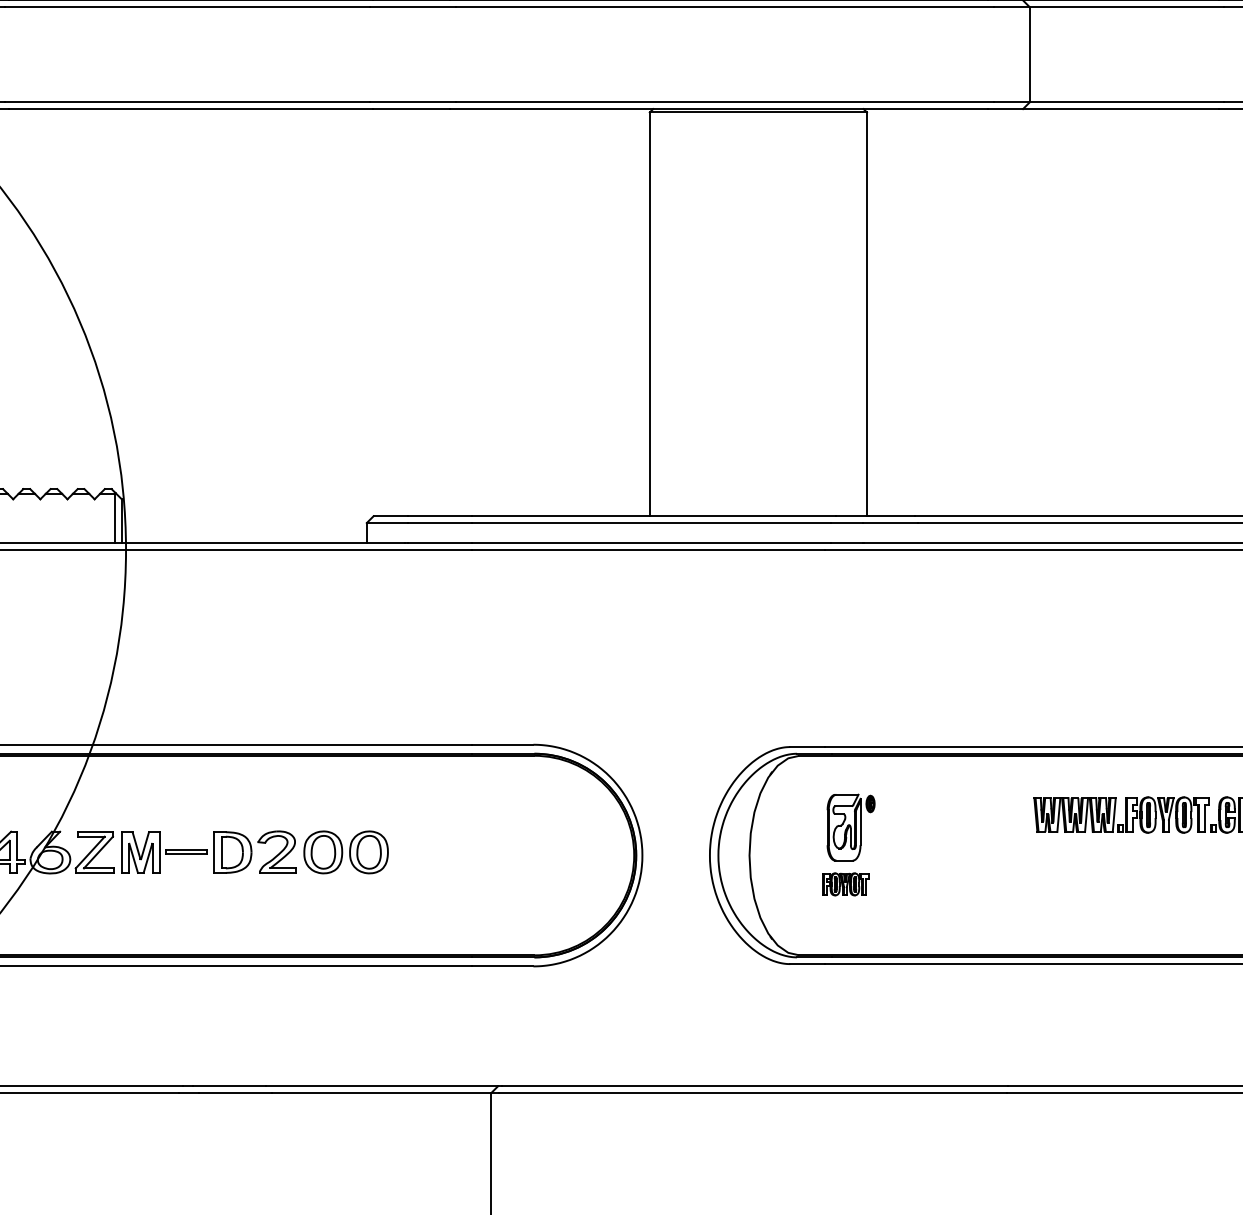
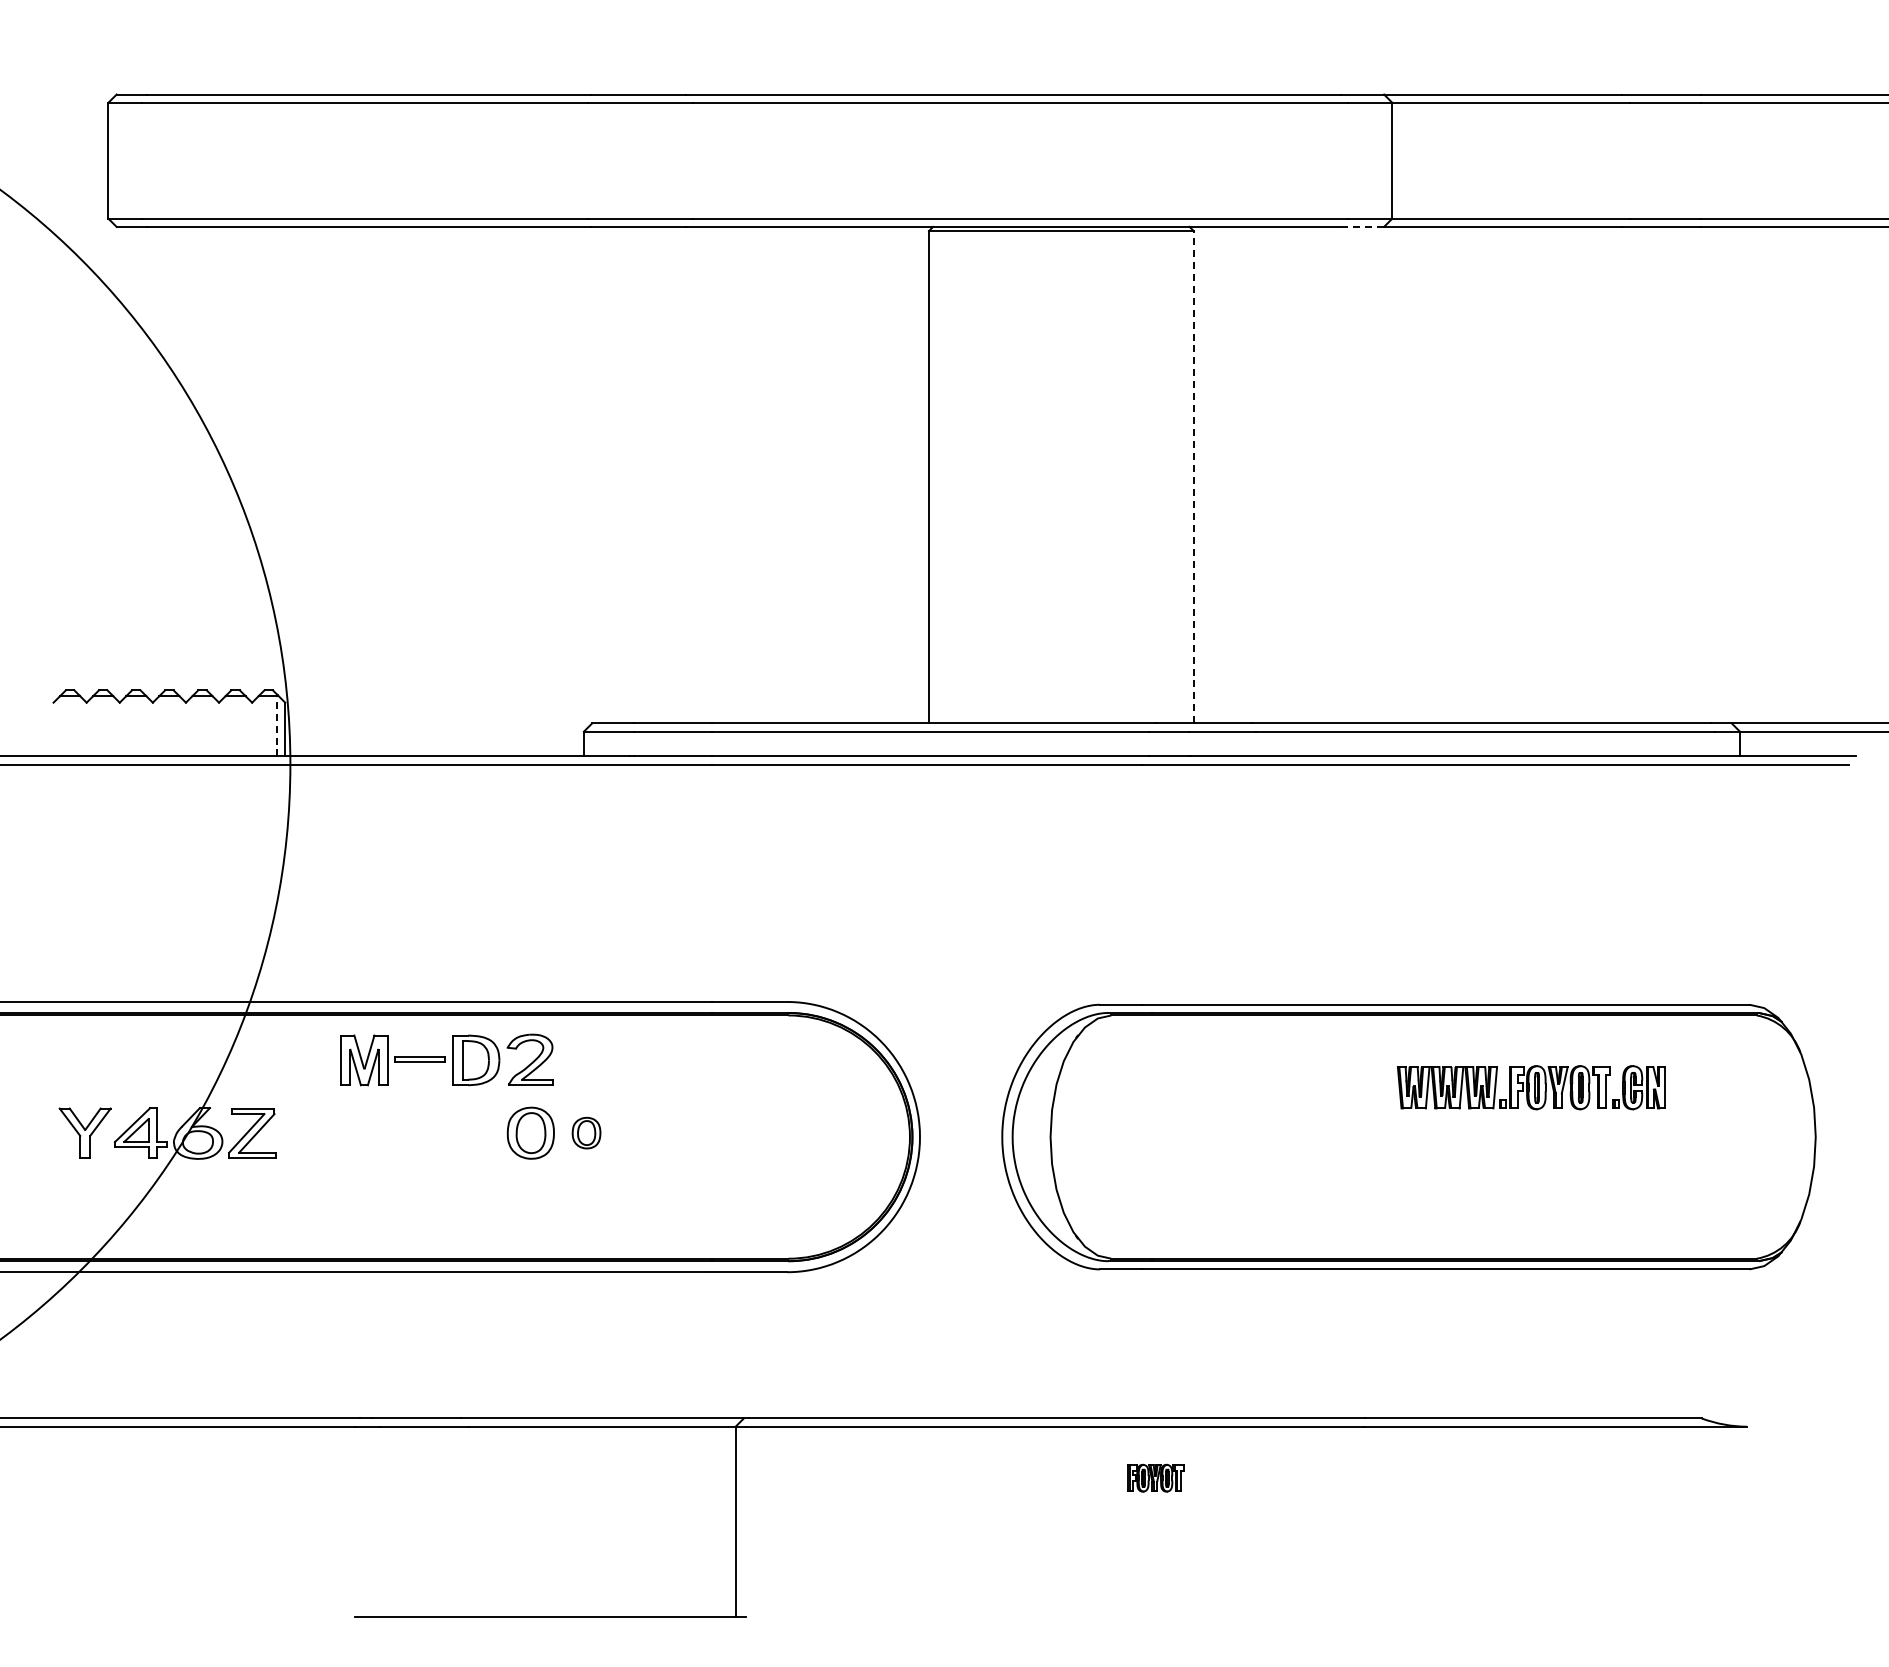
line: (1005, 108) -> (1362, 226), solid -> dashed
line: (866, 313) -> (1193, 476), solid -> dashed
line: (114, 517) -> (276, 725), solid -> dashed
part: (850, 828) -> (1173, 1103), removed
part: (208, 851) -> (446, 1059), moved
part: (368, 851) -> (586, 1132), size x0.6
part: (845, 883) -> (1155, 1477), moved

